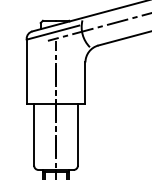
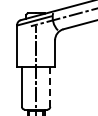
line: (78, 134) -> (50, 86), solid -> dashed

